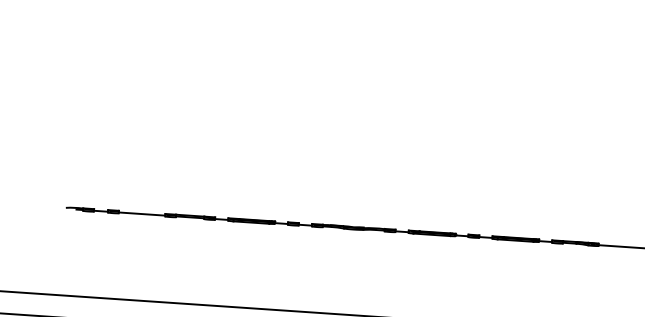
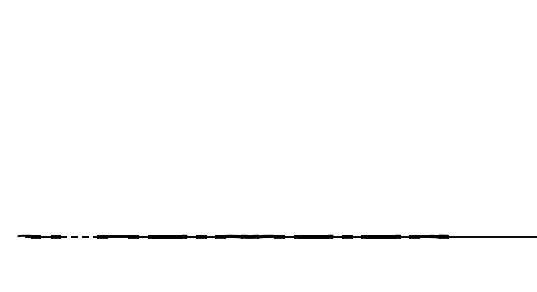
line: (142, 214) -> (79, 237), solid -> dashed

